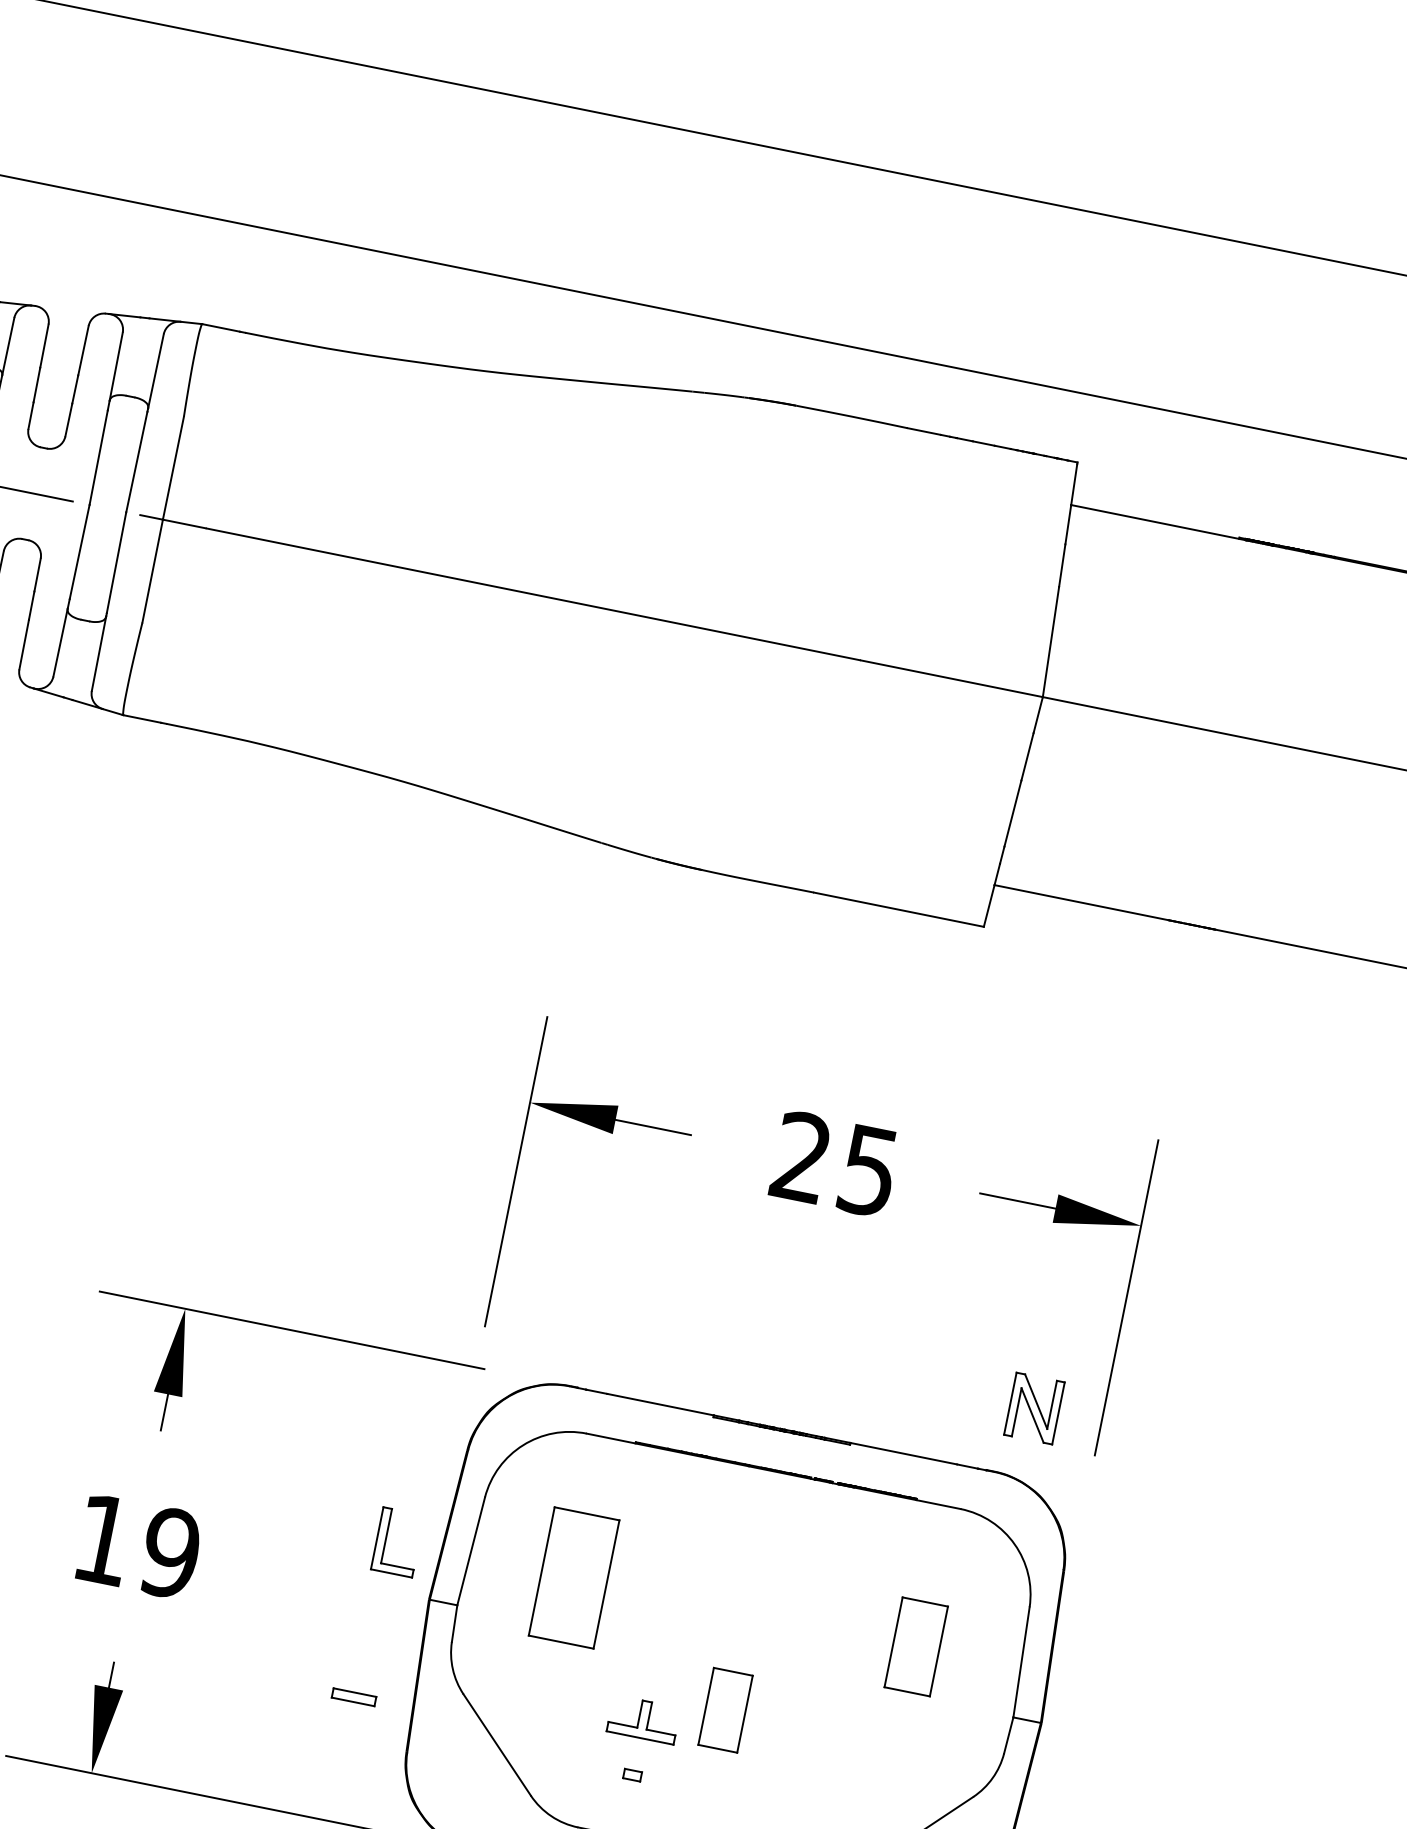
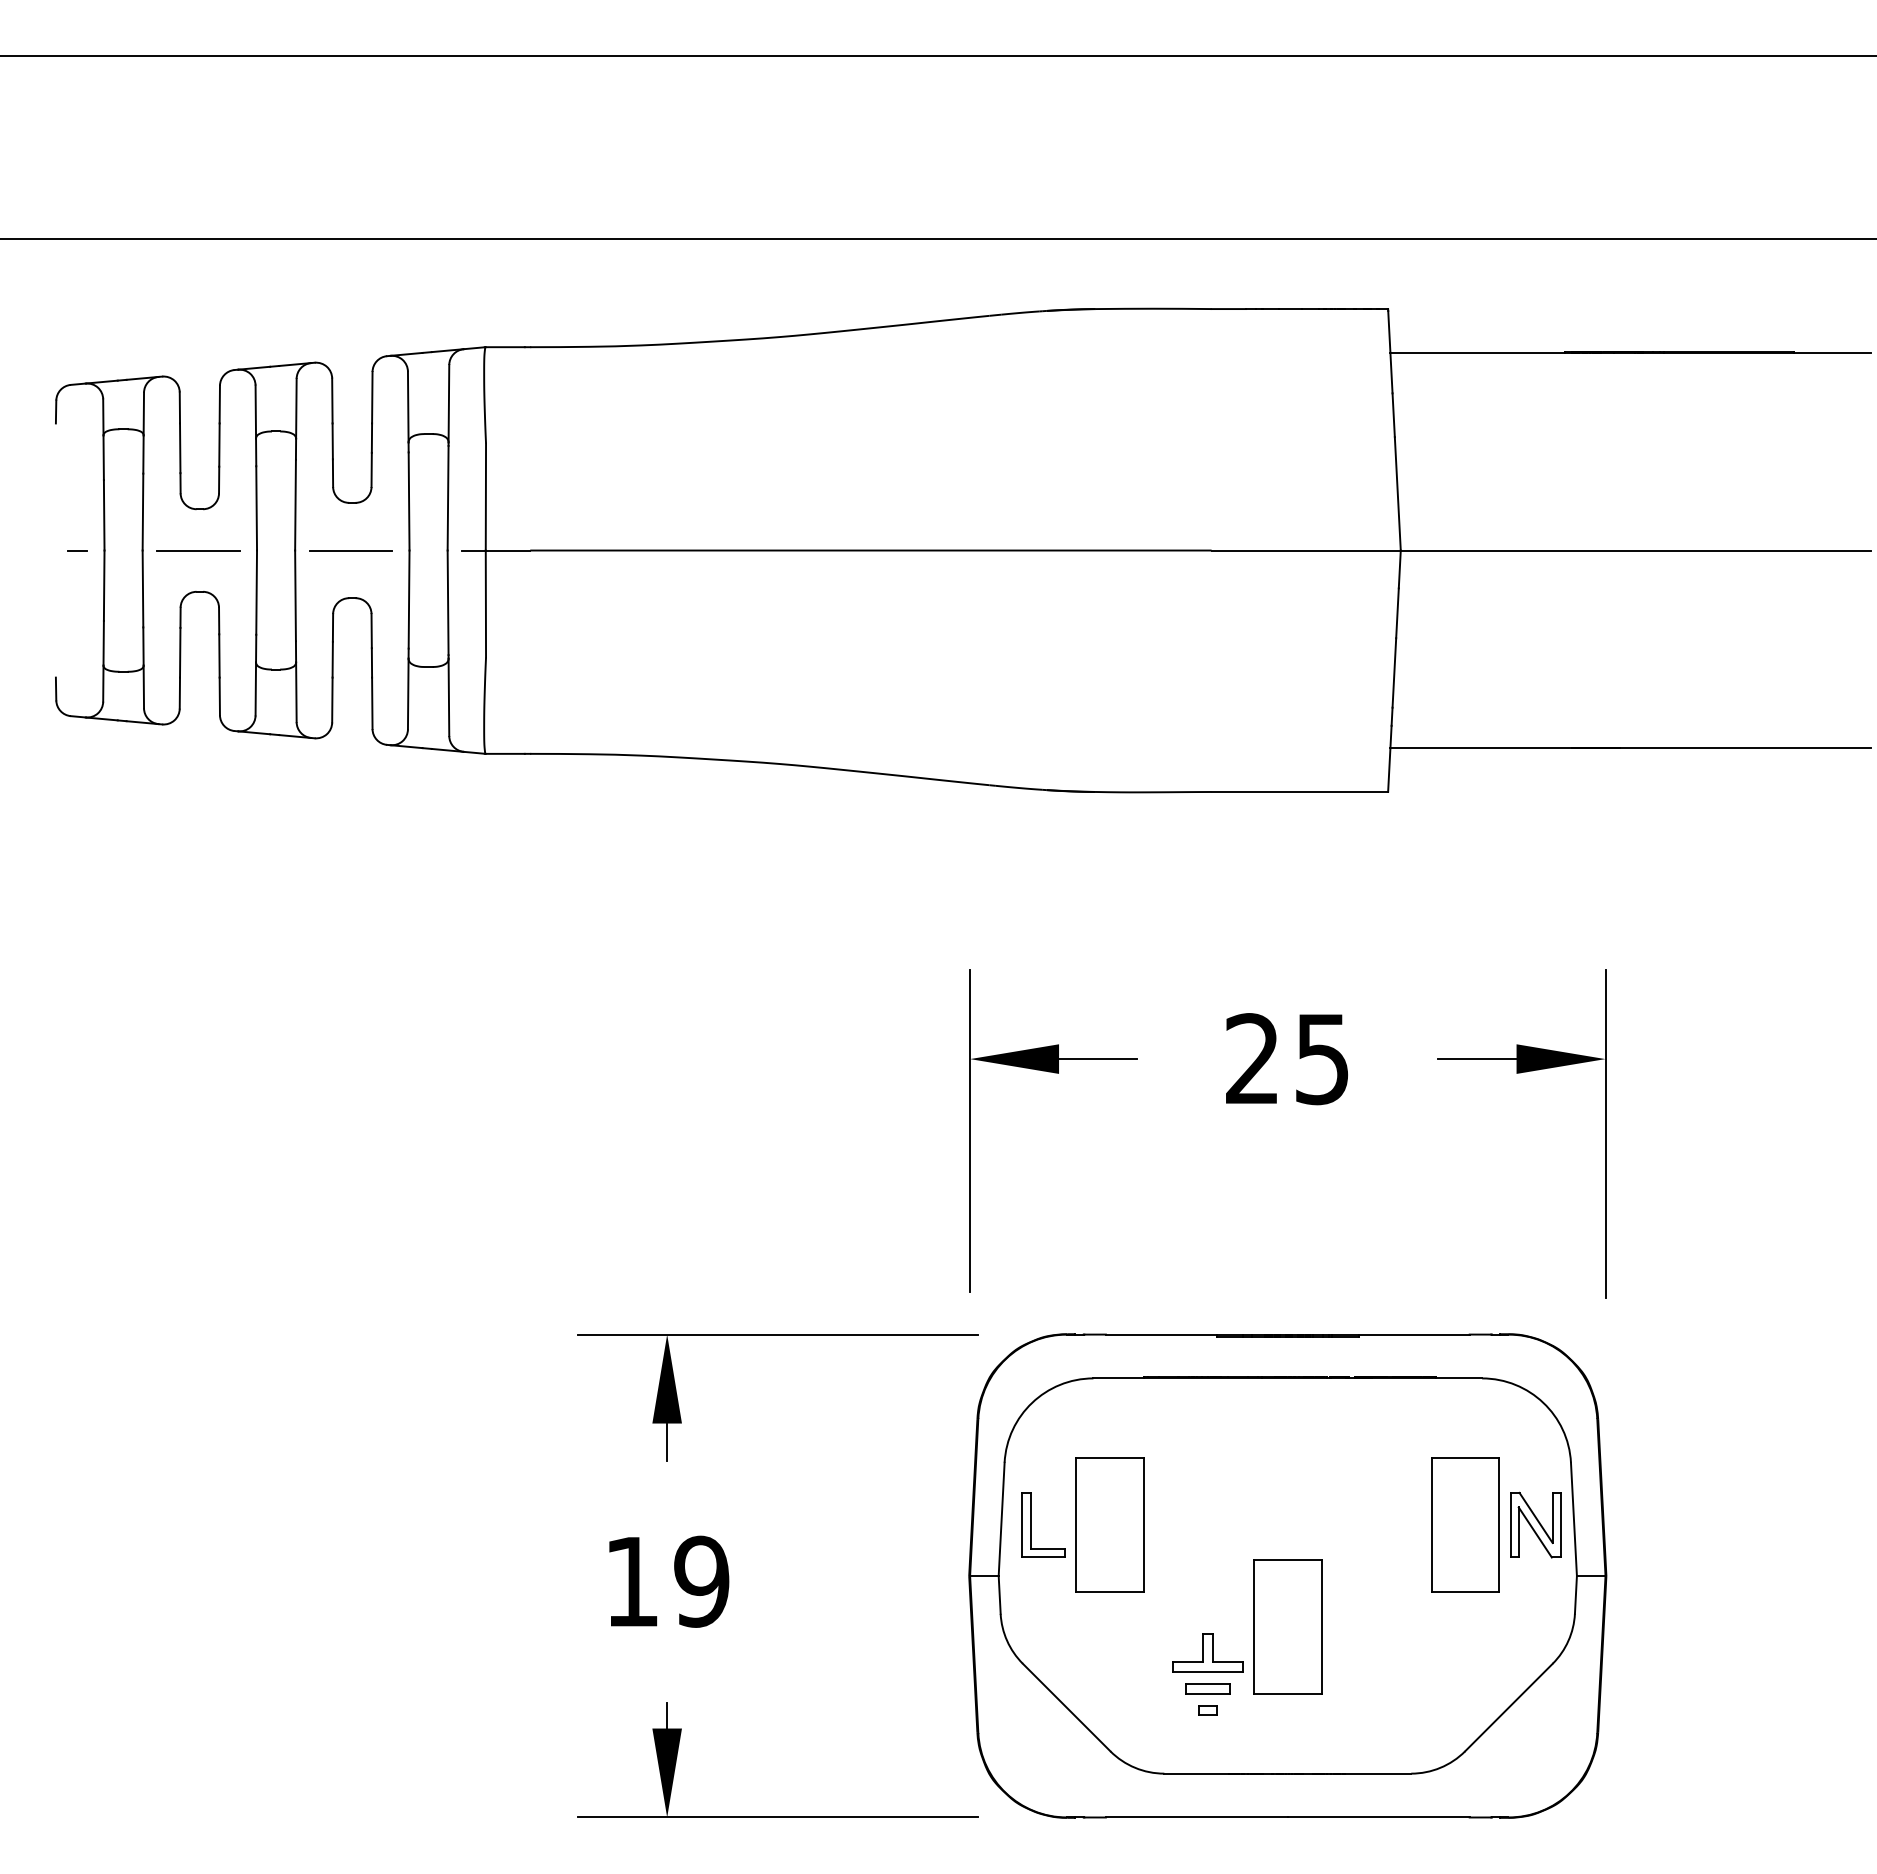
part: (1034, 1407) -> (1535, 1524), moved
part: (386, 1539) -> (1031, 1524), moved
part: (916, 1646) -> (1465, 1524), size x1.43
part: (353, 1696) -> (1207, 1688), moved
part: (725, 1709) -> (1287, 1626), size x1.67

